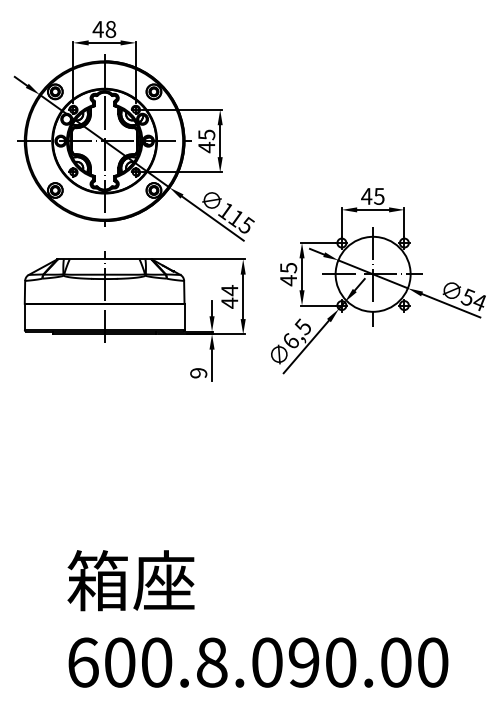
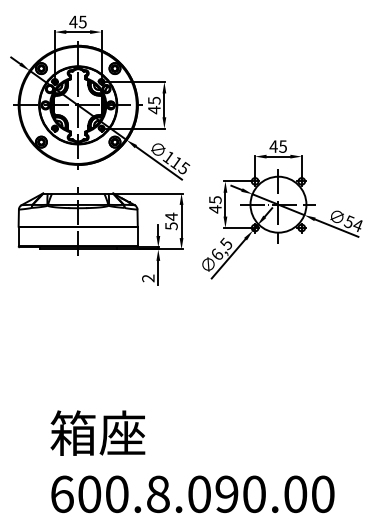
text: (110, 28) -> (82, 21), 48 -> 45
text: (229, 303) -> (171, 226), 44 -> 54
text: (198, 373) -> (148, 278), 9 -> 2

